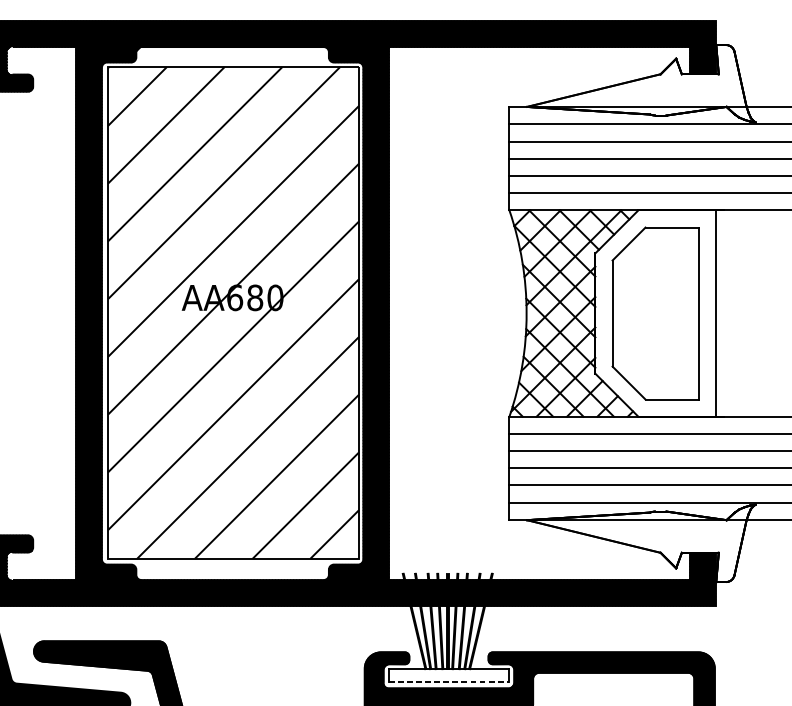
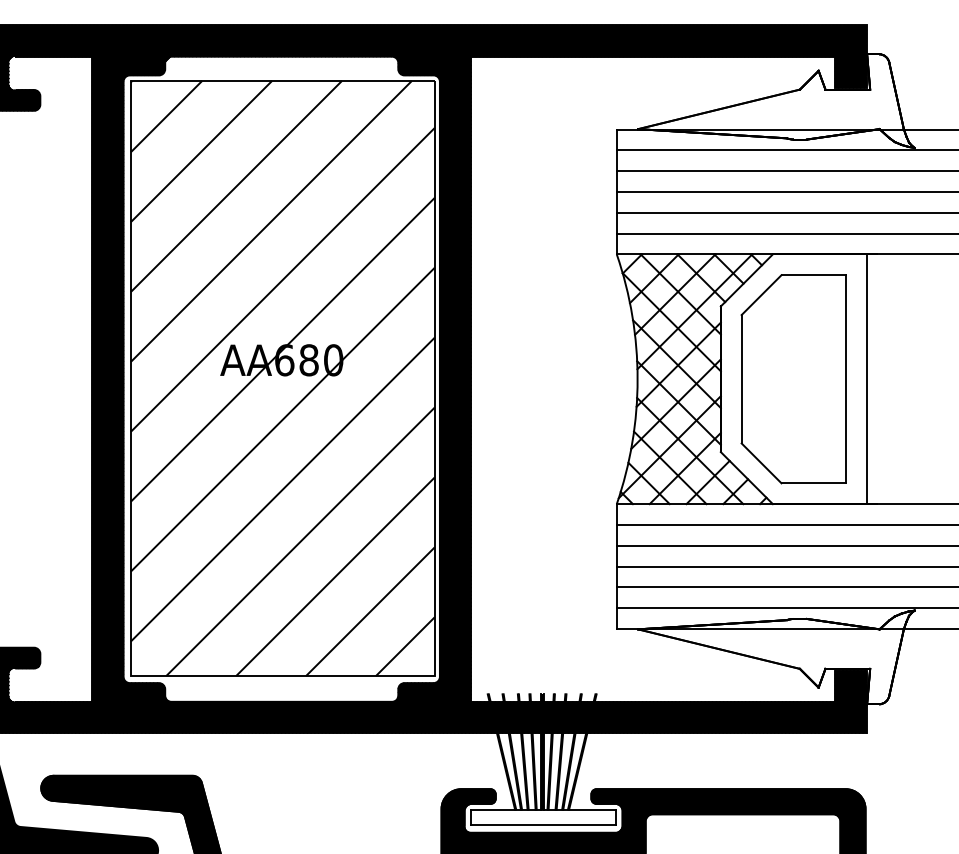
line: (448, 682) -> (543, 825), dashed -> solid

